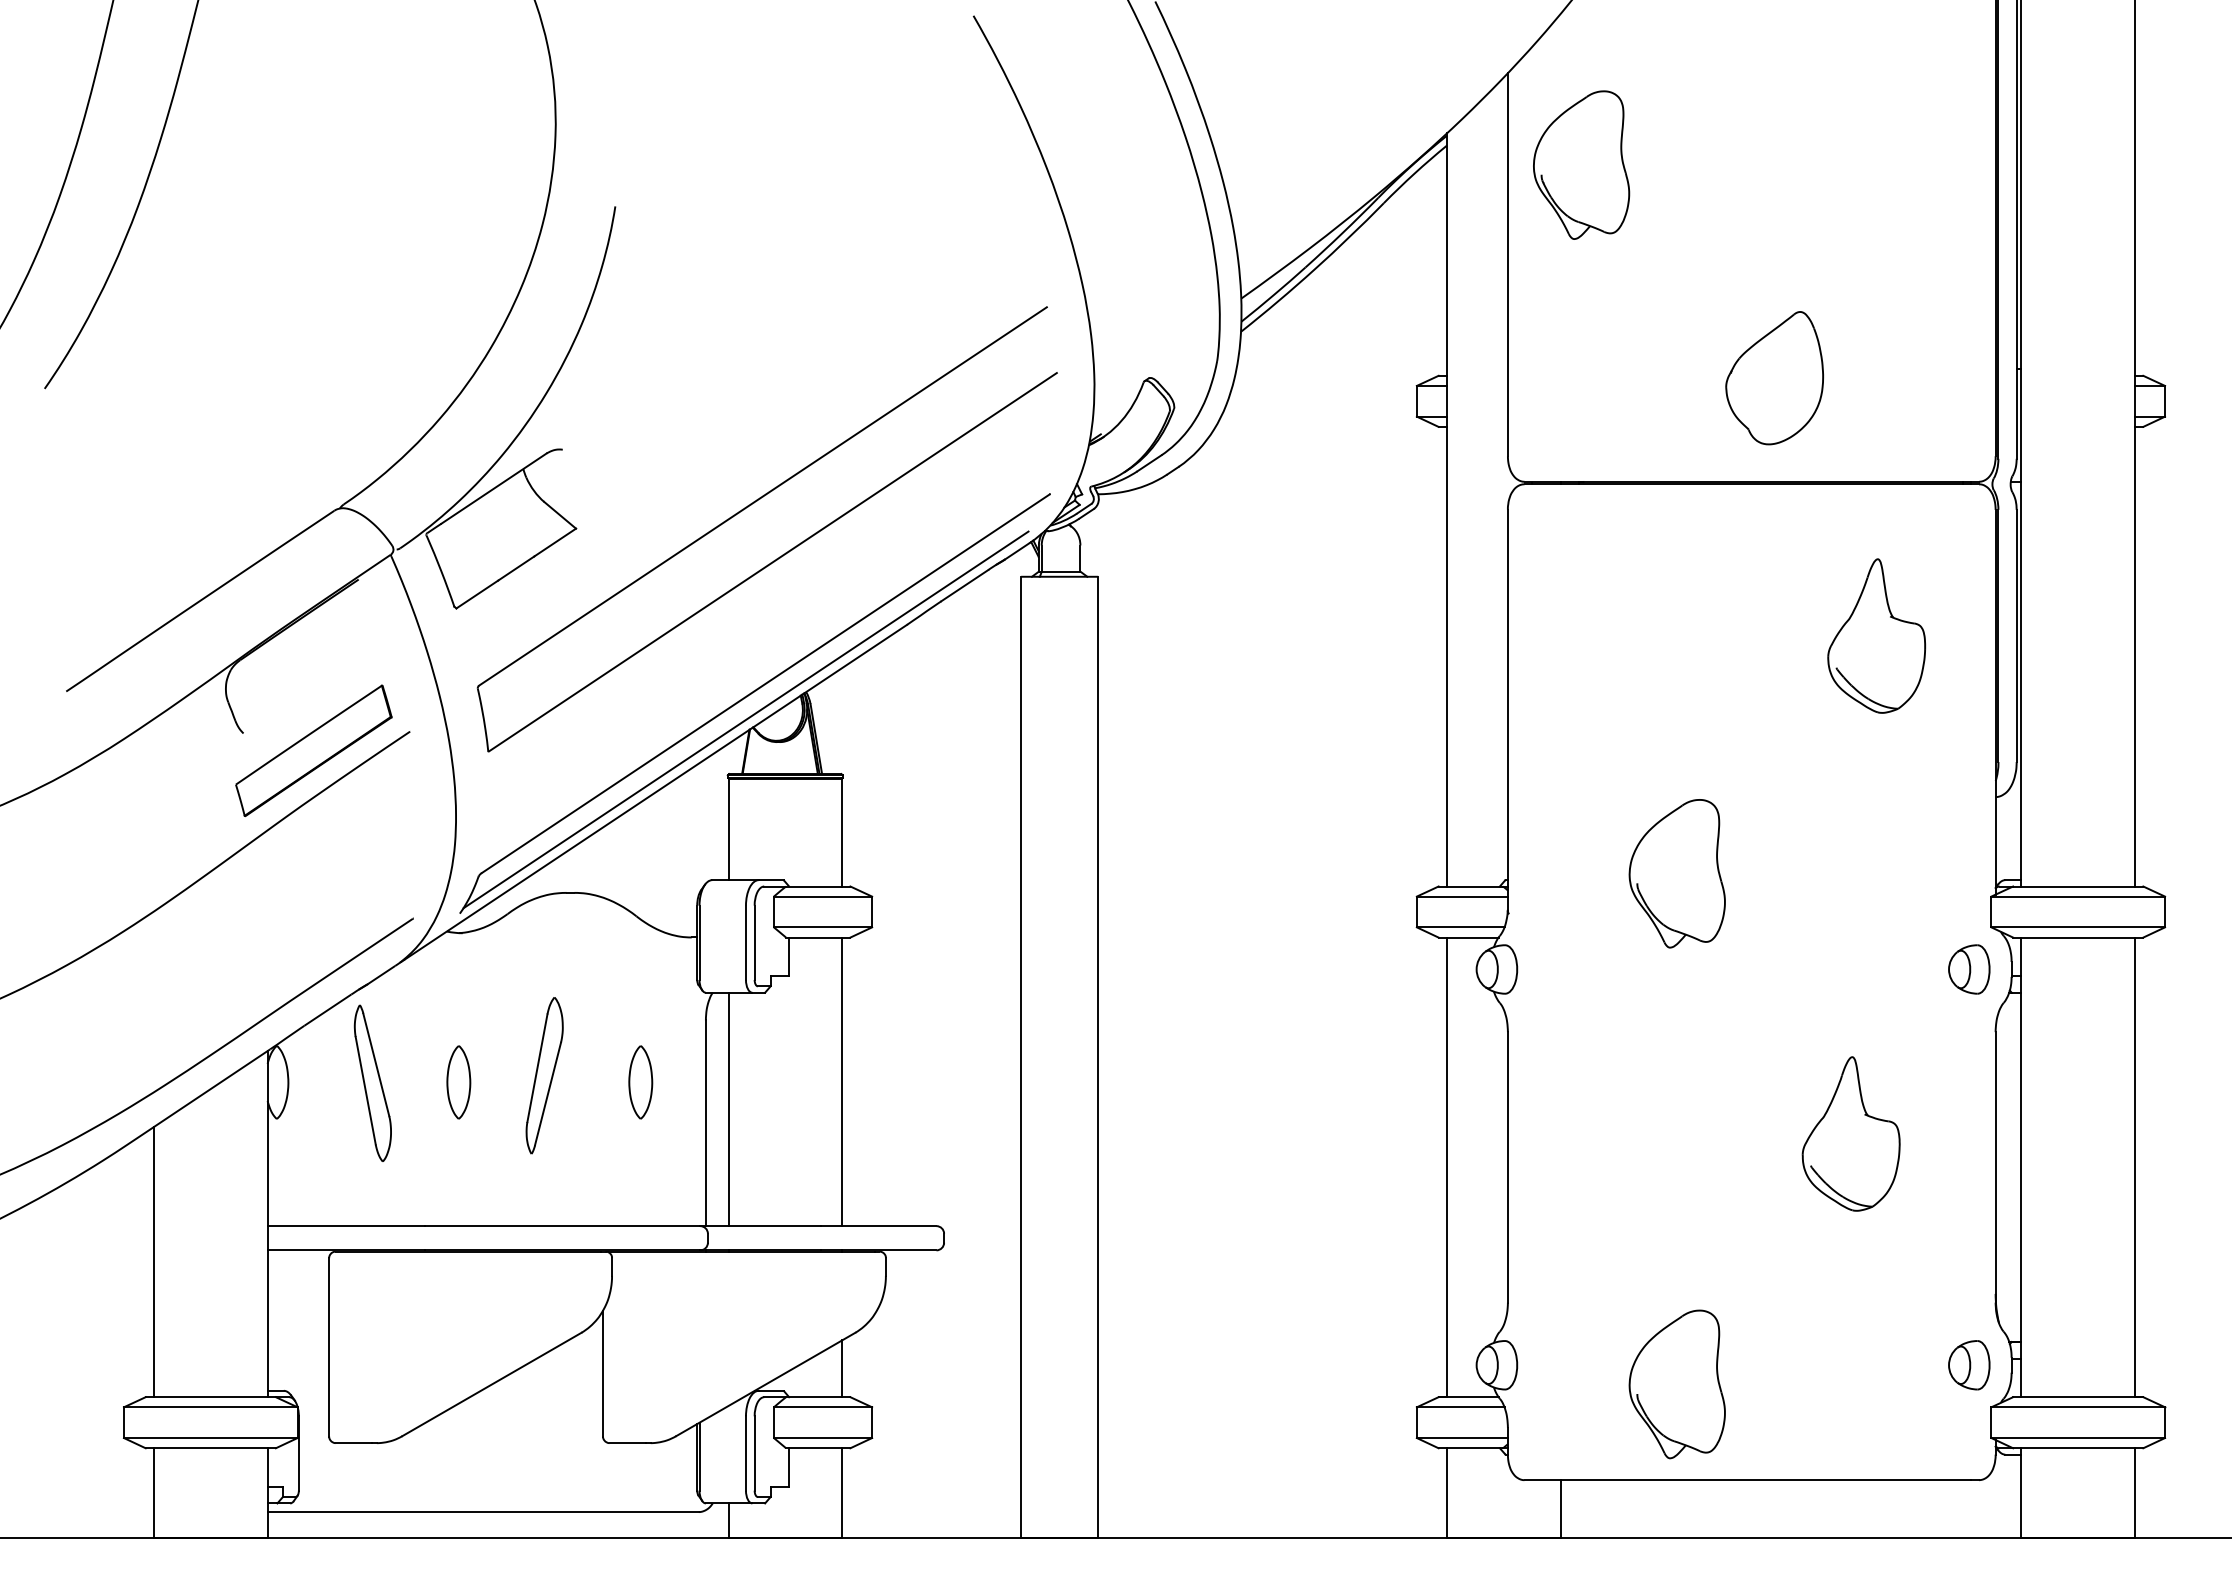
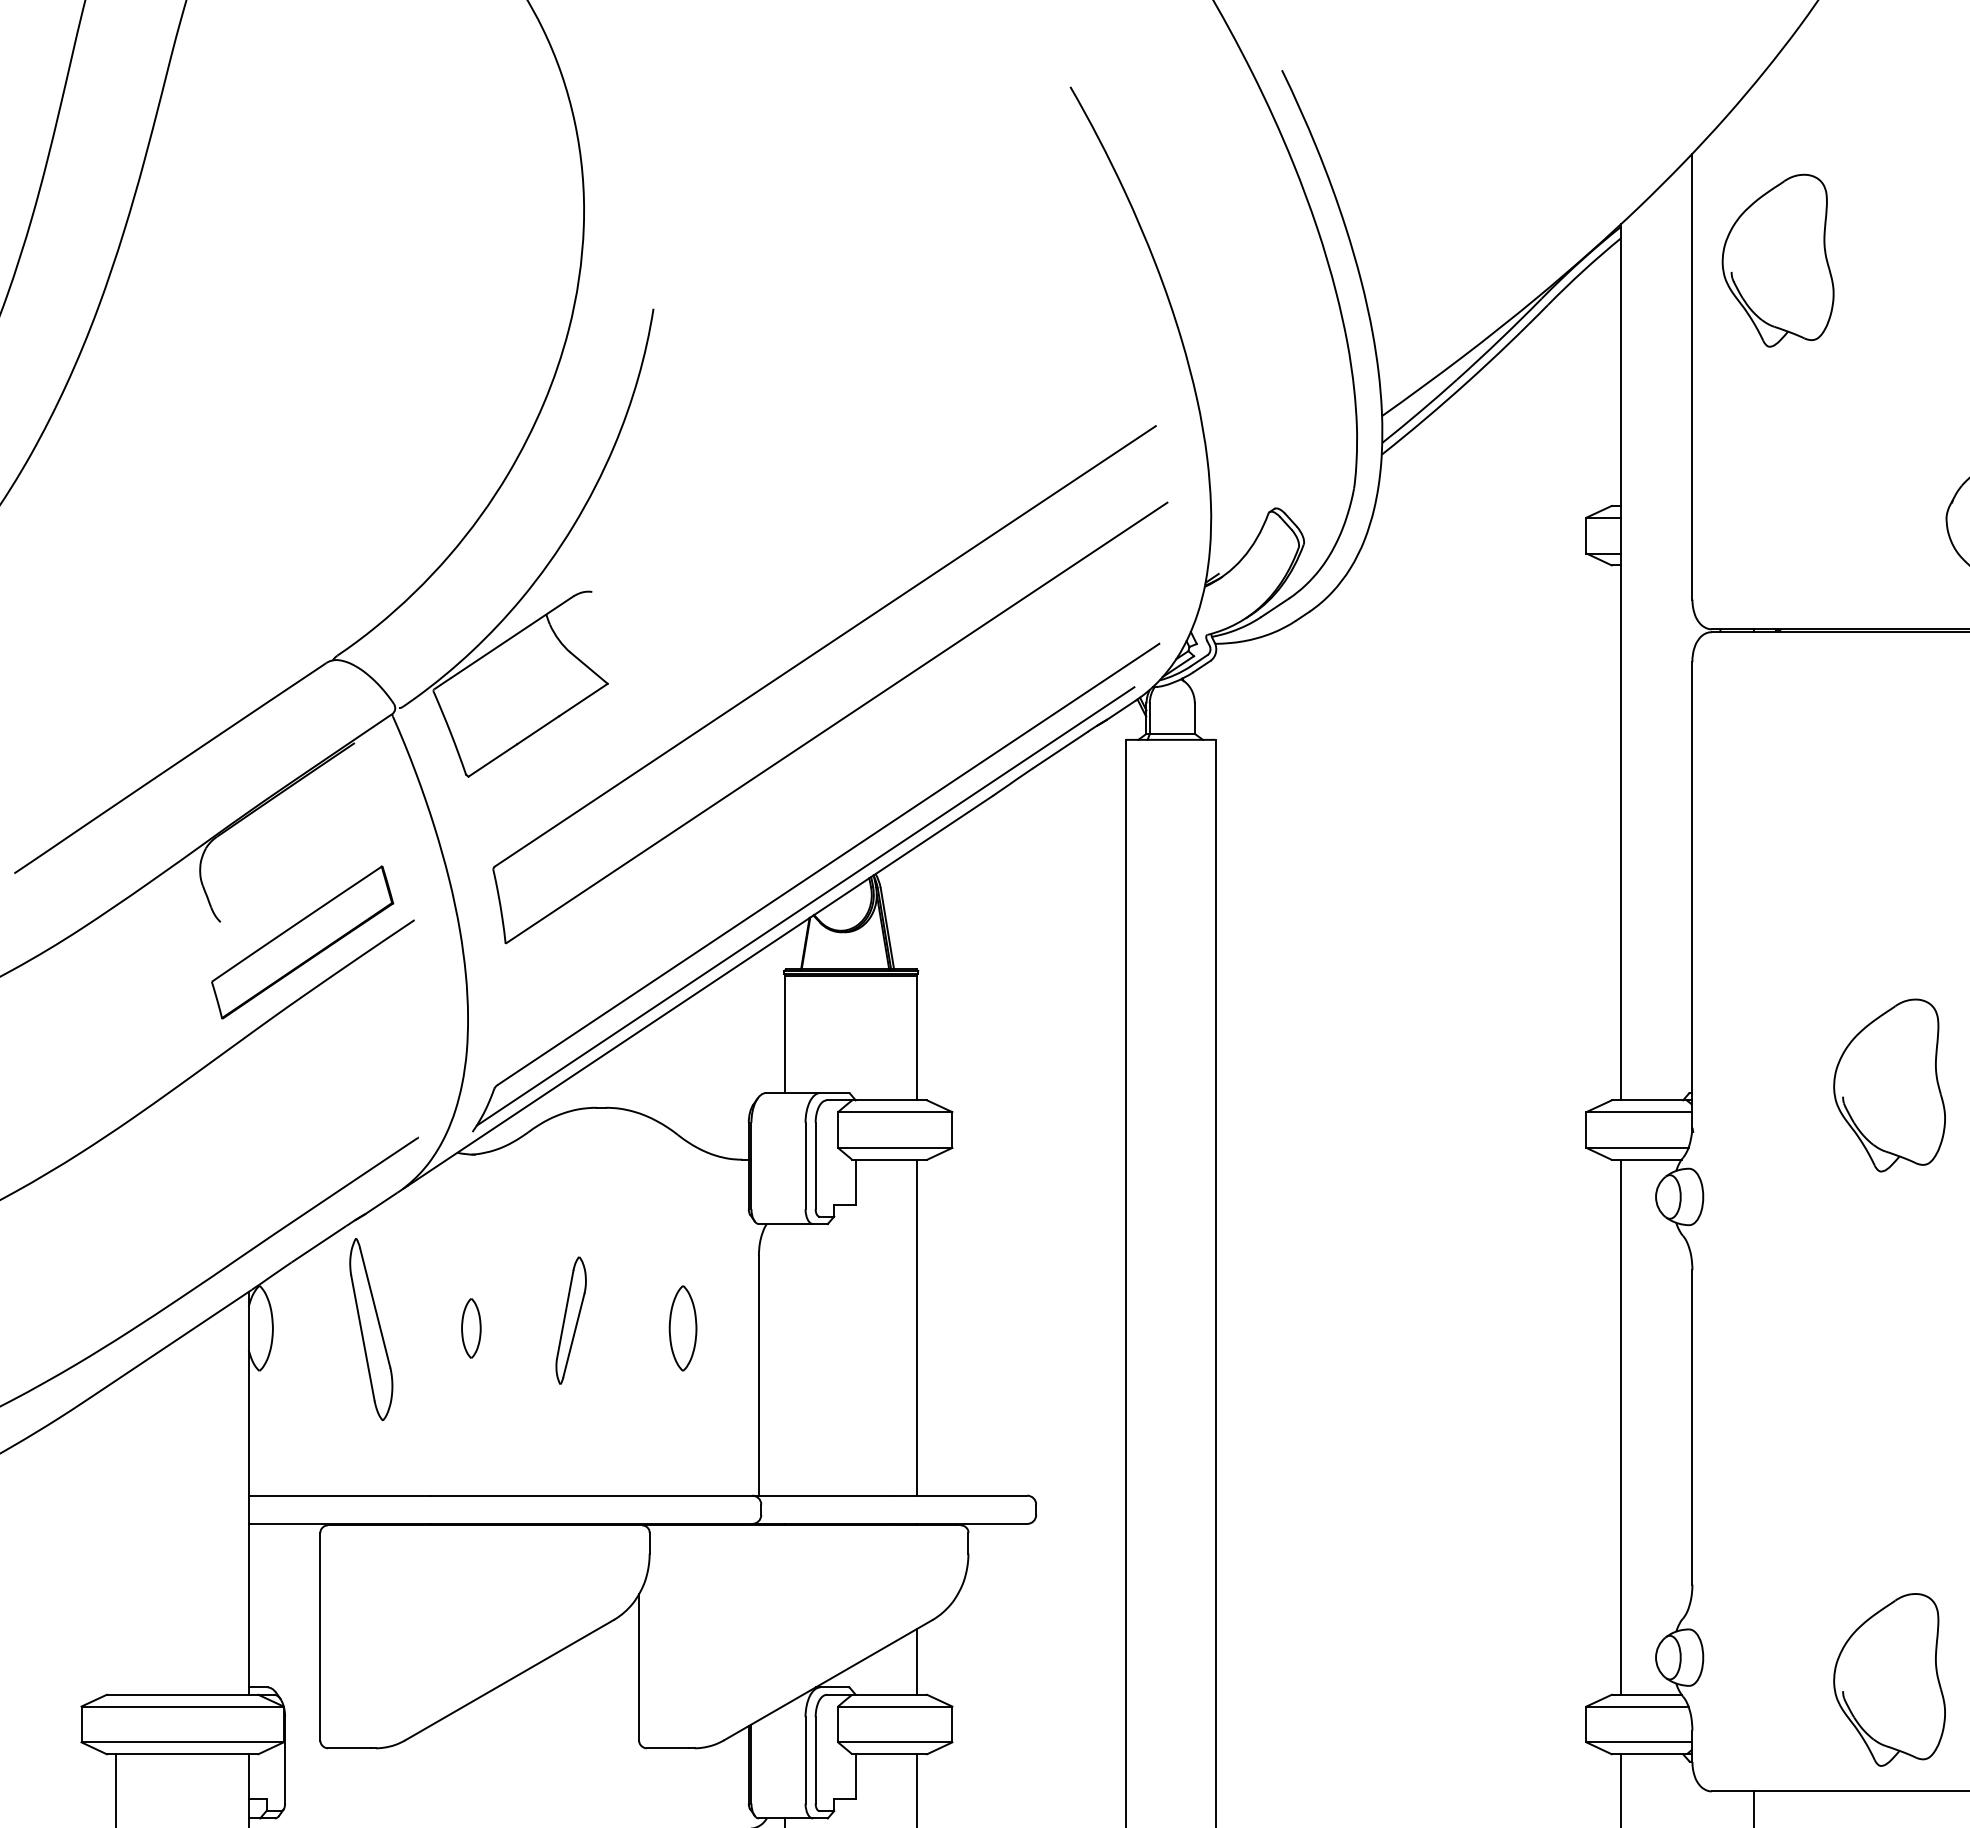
part: (544, 1075) -> (571, 1320), size x0.7
part: (458, 1082) -> (470, 1328), size x0.7
line: (728, 1109) -> (785, 1359), removed
line: (153, 1261) -> (115, 1536), removed

